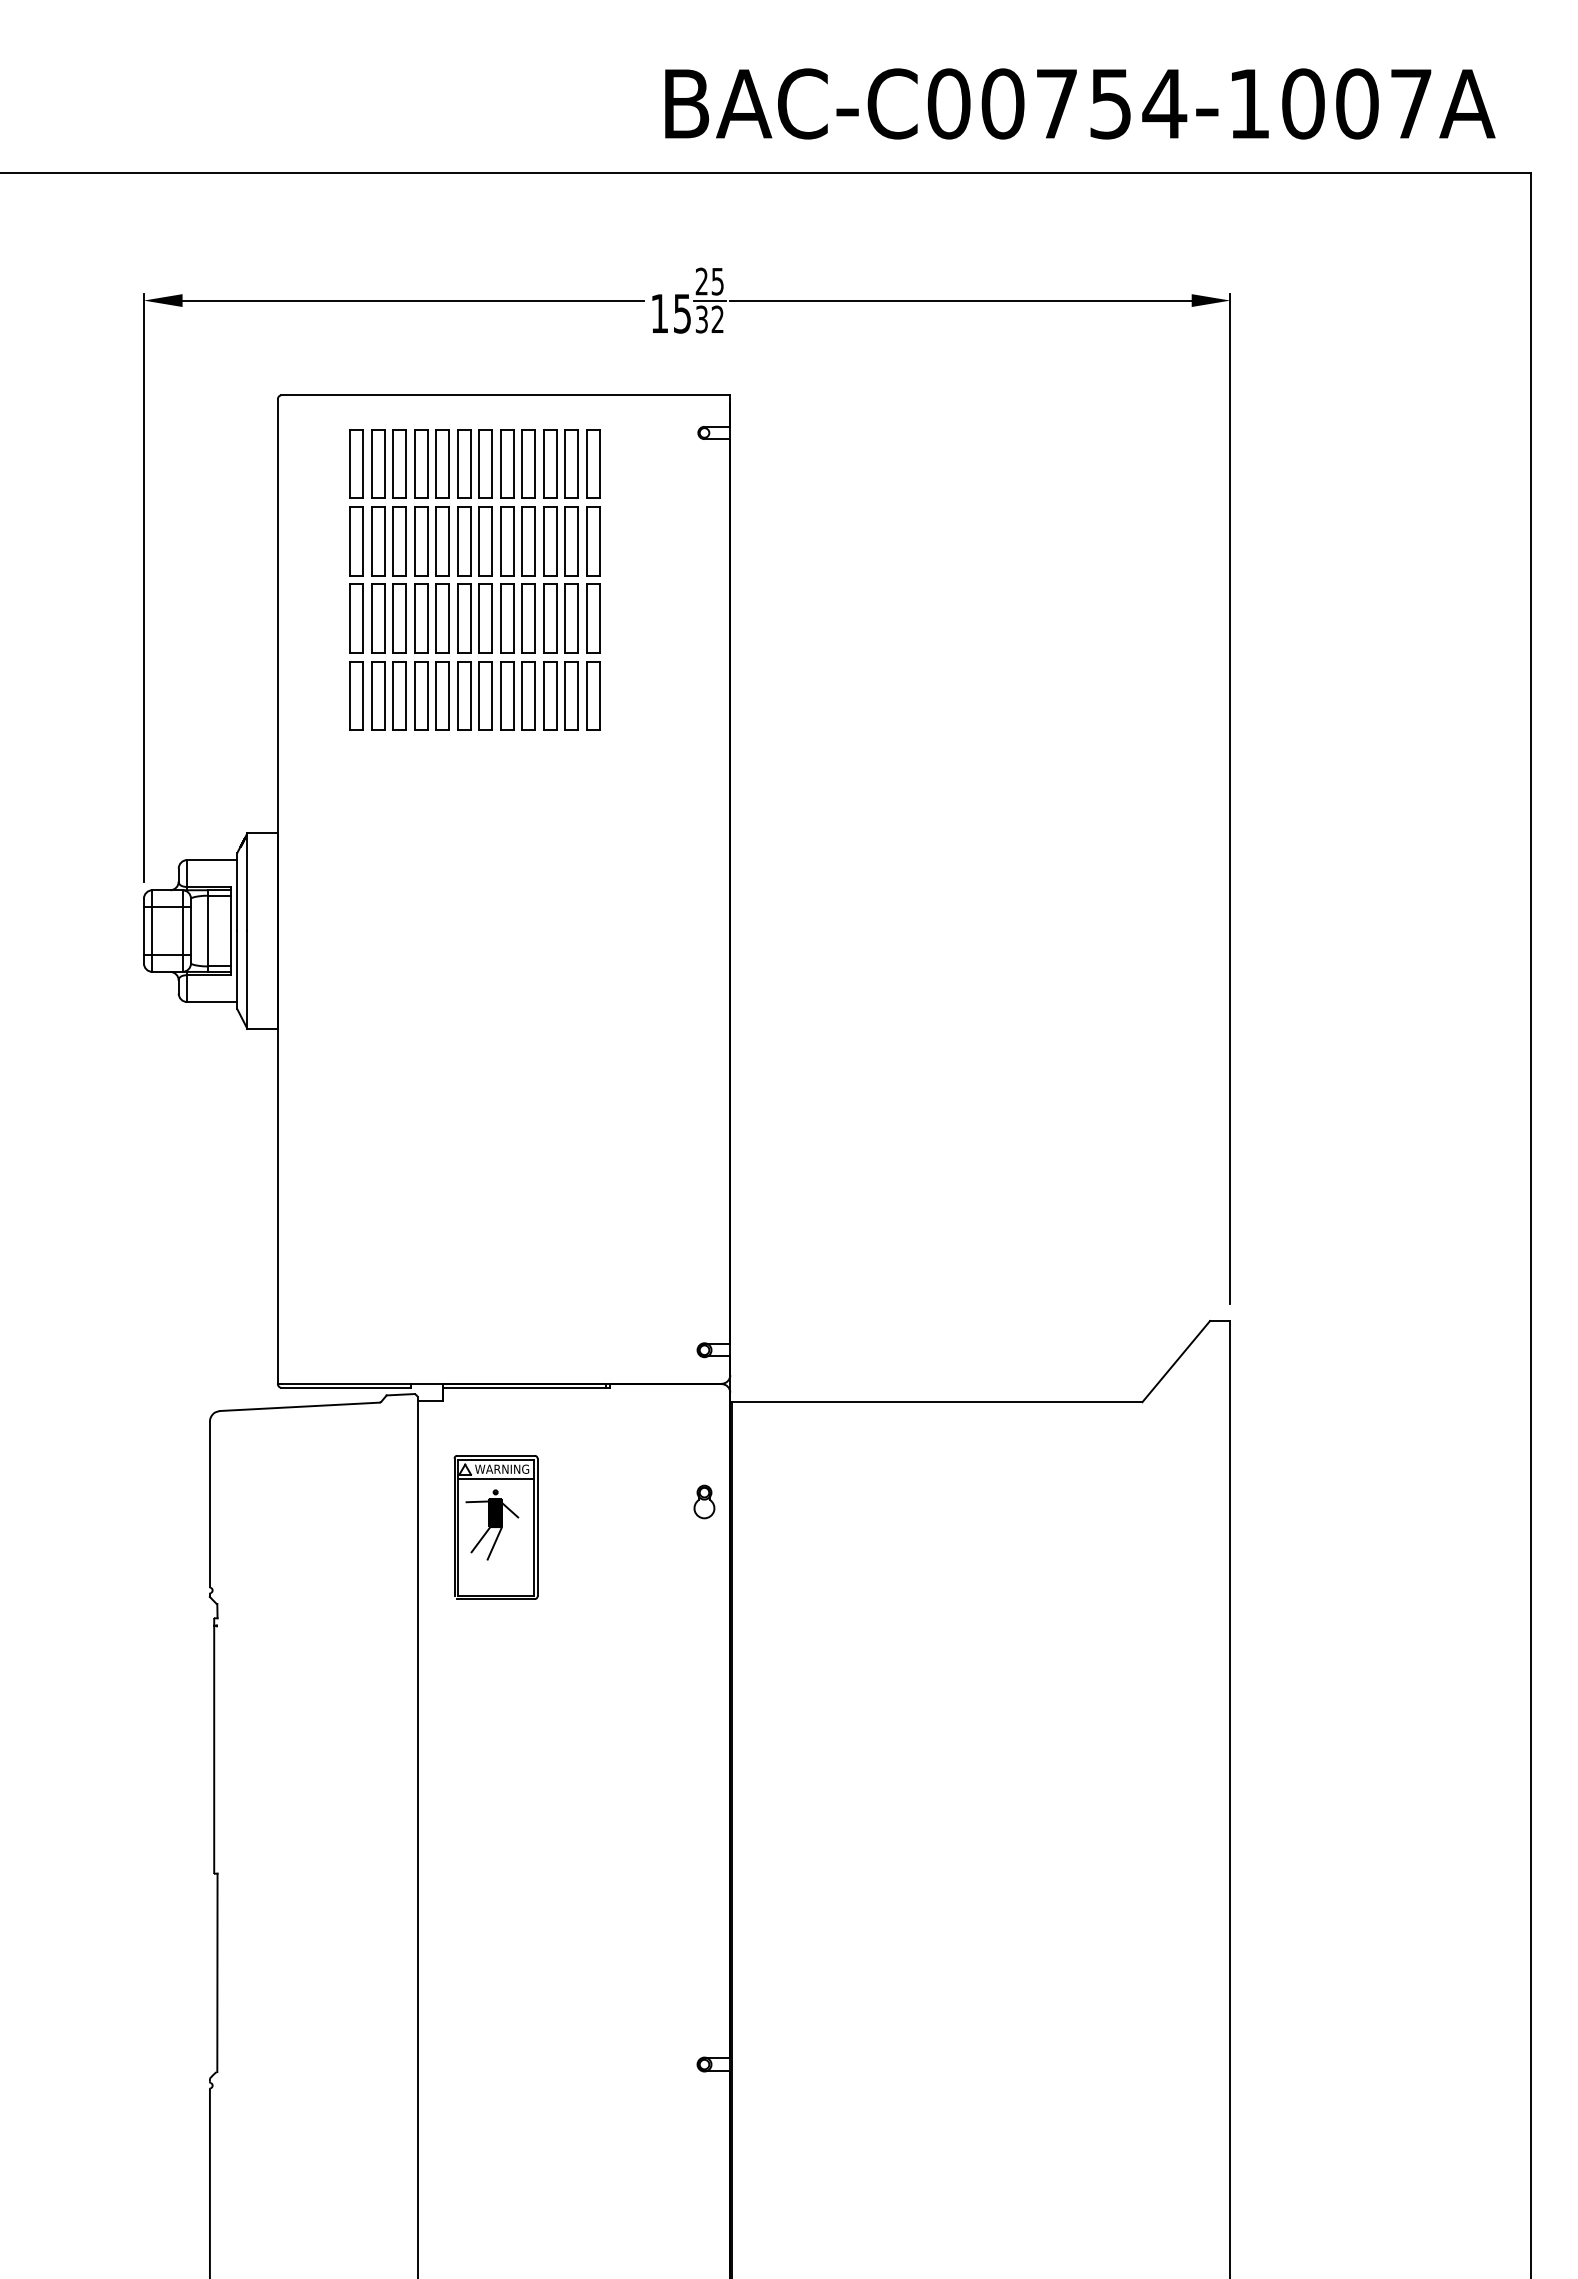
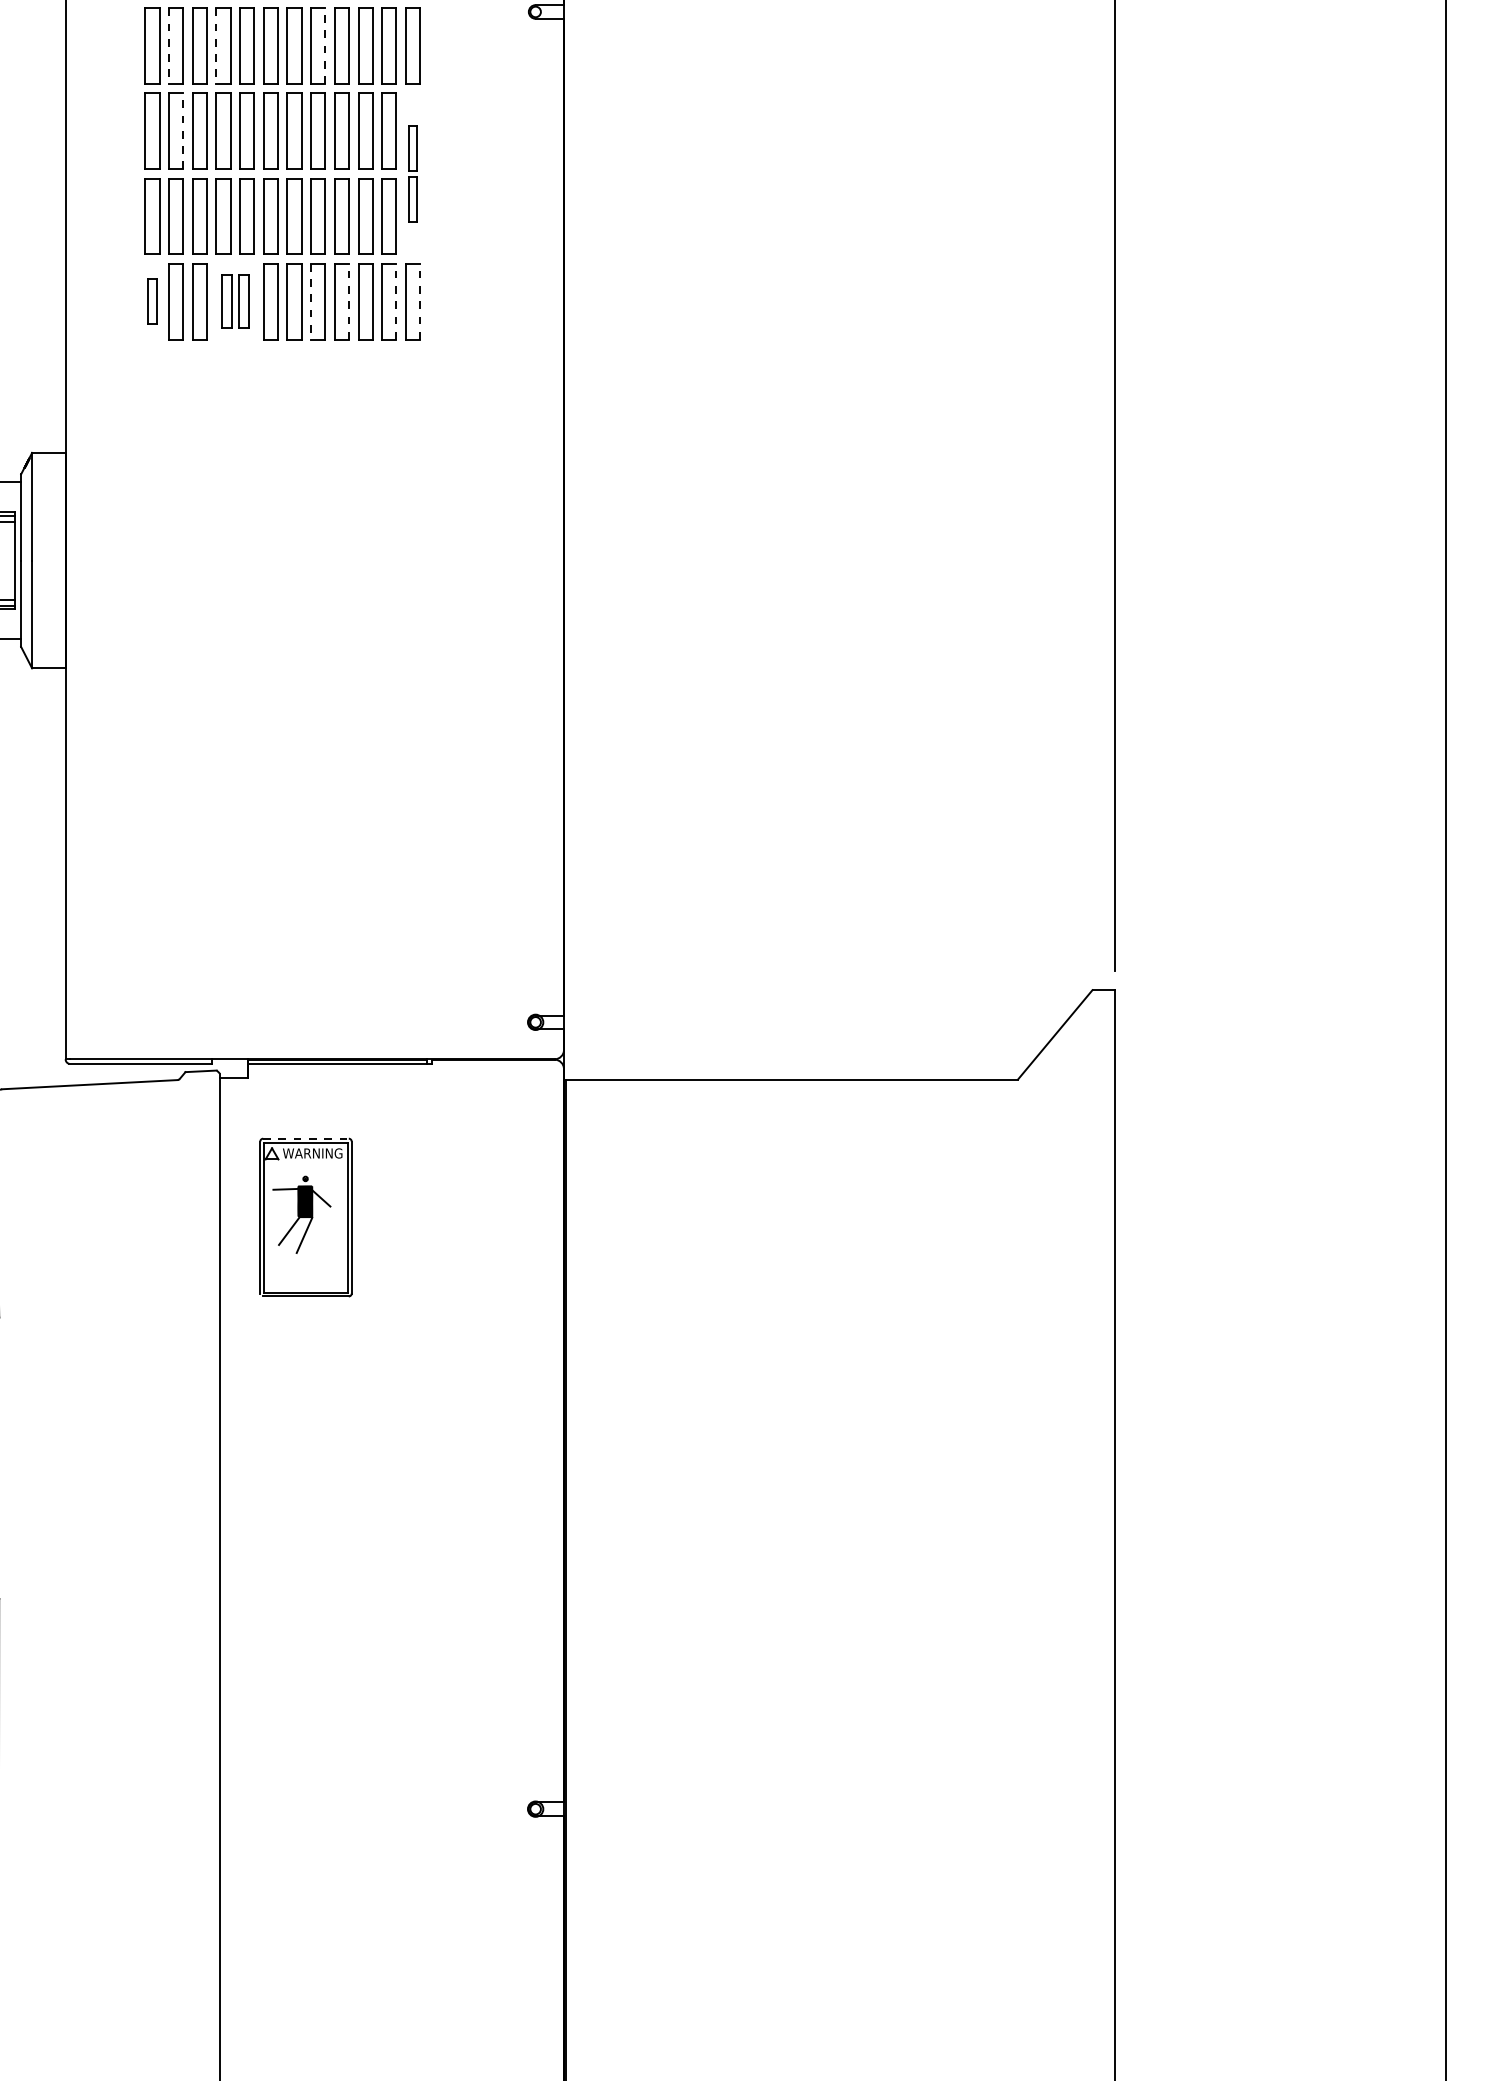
line: (513, 463) -> (325, 45), solid -> dashed
line: (371, 464) -> (168, 46), solid -> dashed
line: (414, 464) -> (216, 46), solid -> dashed
line: (384, 540) -> (183, 130), solid -> dashed
part: (593, 579) -> (413, 173), size x0.6
part: (356, 695) -> (152, 301), size x0.6
part: (431, 695) -> (234, 301), size x0.7
line: (535, 695) -> (349, 301), solid -> dashed
line: (578, 695) -> (396, 301), solid -> dashed
line: (599, 695) -> (419, 301), solid -> dashed
line: (500, 696) -> (310, 302), solid -> dashed
line: (496, 1455) -> (306, 1138), solid -> dashed
line: (495, 1478) -> (305, 1163), removed
part: (704, 1501) -> (535, 1188), removed

